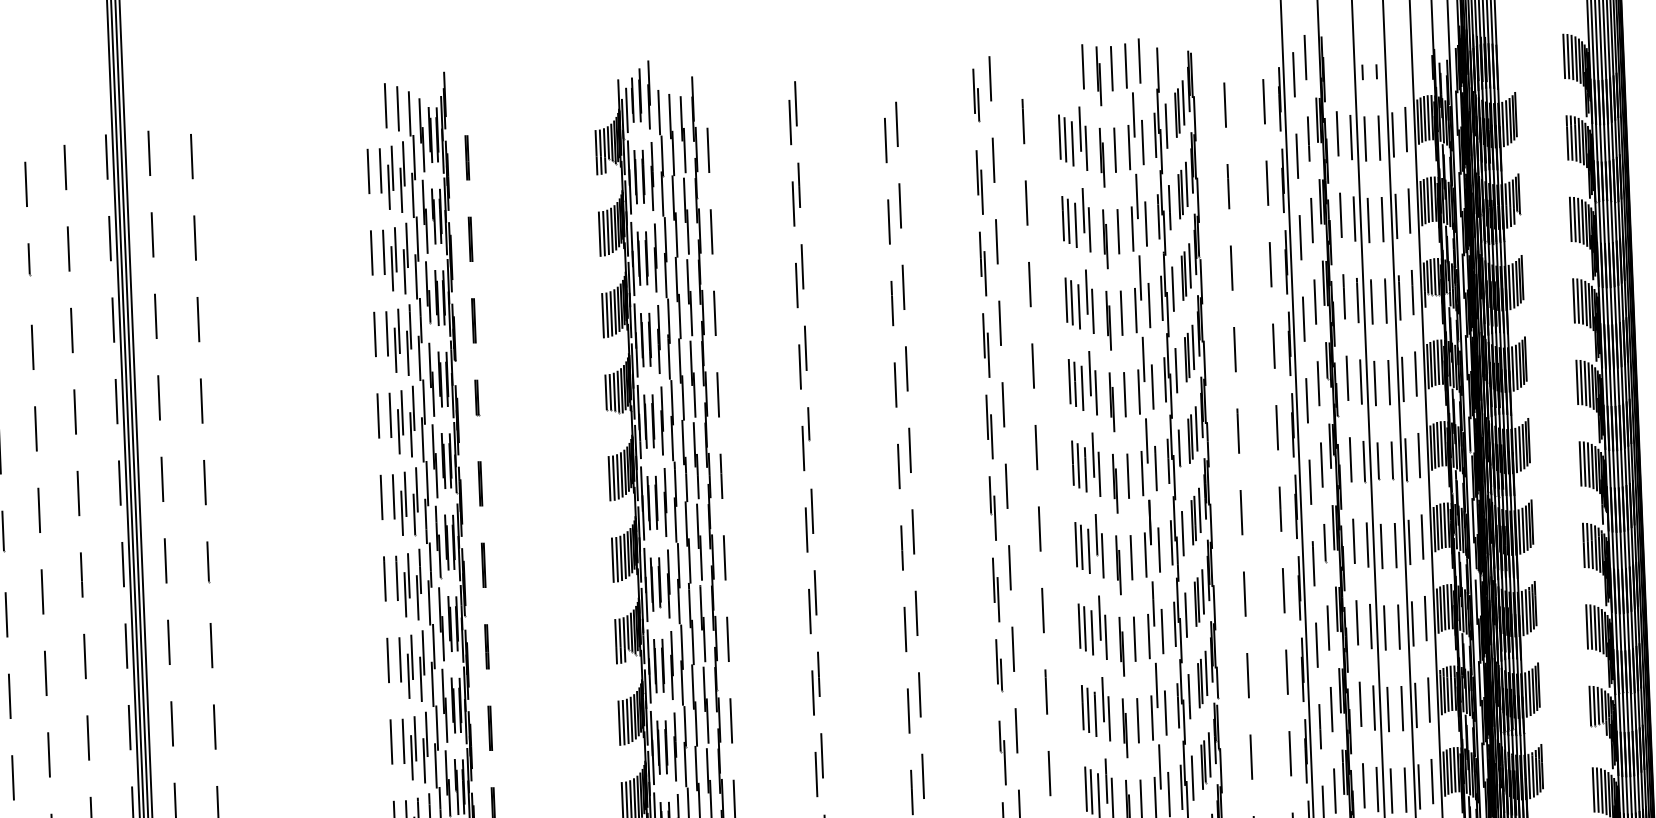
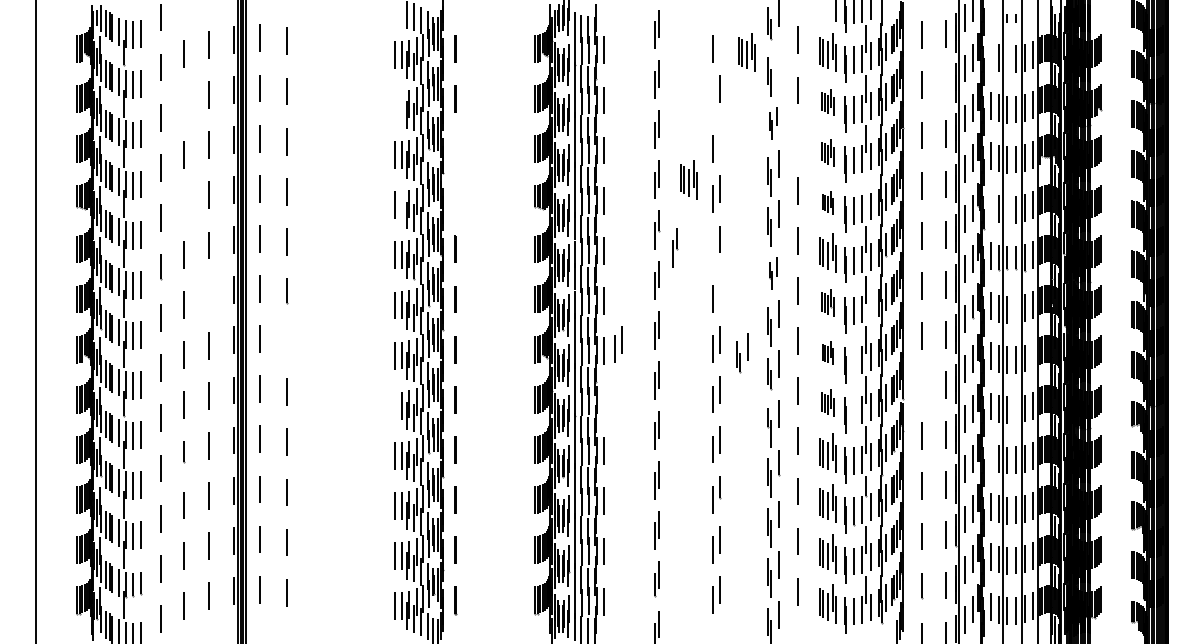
line: (897, 123) -> (720, 38), removed
line: (1337, 133) -> (990, 55), removed
line: (1365, 138) -> (1007, 59), removed
part: (940, 144) -> (746, 52), added
line: (993, 160) -> (778, 63), removed
line: (1266, 182) -> (945, 83), removed
part: (1075, 220) -> (827, 102), size x0.7
line: (888, 221) -> (712, 98), removed
line: (384, 251) -> (402, 104), removed
line: (371, 252) -> (394, 104), removed
part: (989, 258) -> (773, 123), size x0.7
line: (29, 261) -> (184, 101), removed
line: (1029, 284) -> (797, 140), removed
line: (903, 287) -> (720, 139), removed
part: (1078, 301) -> (827, 152), size x0.7
line: (473, 319) -> (455, 148), removed
part: (854, 354) -> (688, 179), added
line: (1142, 359) -> (865, 189), removed
line: (1347, 377) -> (990, 205), removed
line: (1375, 382) -> (1007, 209), removed
part: (1082, 383) -> (827, 202), size x0.6
line: (476, 397) -> (455, 196), removed
line: (391, 415) -> (402, 205), removed
line: (34, 428) -> (183, 204), removed
part: (837, 466) -> (675, 247), added
line: (898, 467) -> (712, 249), removed
part: (998, 502) -> (773, 273), size x0.7
line: (913, 531) -> (720, 289), removed
line: (1396, 544) -> (1016, 309), removed
part: (1088, 545) -> (827, 302), size x0.7
line: (1158, 549) -> (870, 306), removed
line: (81, 574) -> (208, 295), removed
line: (1425, 618) -> (1032, 355), removed
part: (751, 627) -> (618, 344), added
part: (1091, 627) -> (827, 352), size x0.6
part: (953, 634) -> (742, 353), added
line: (1134, 638) -> (853, 360), removed
line: (211, 646) -> (286, 342), removed
line: (1246, 674) -> (921, 385), removed
part: (1095, 708) -> (827, 402), size x0.7
line: (1402, 709) -> (1016, 410), removed
line: (730, 721) -> (603, 401), removed
line: (1137, 721) -> (853, 411), removed
line: (391, 741) -> (394, 405), removed
line: (1363, 785) -> (990, 456), removed

